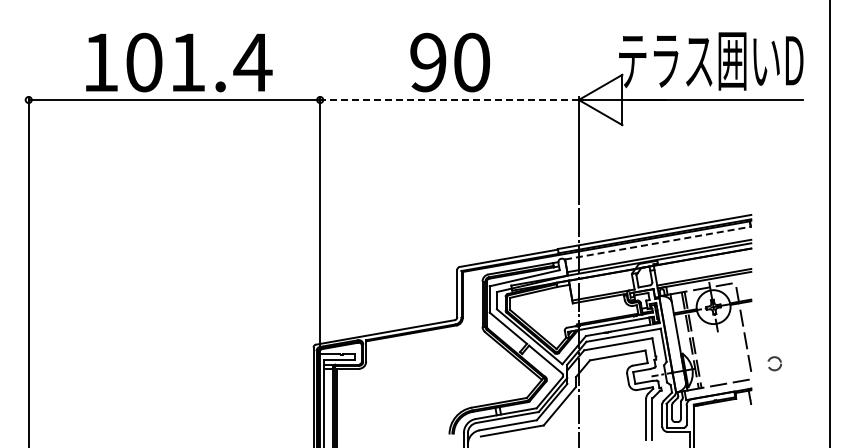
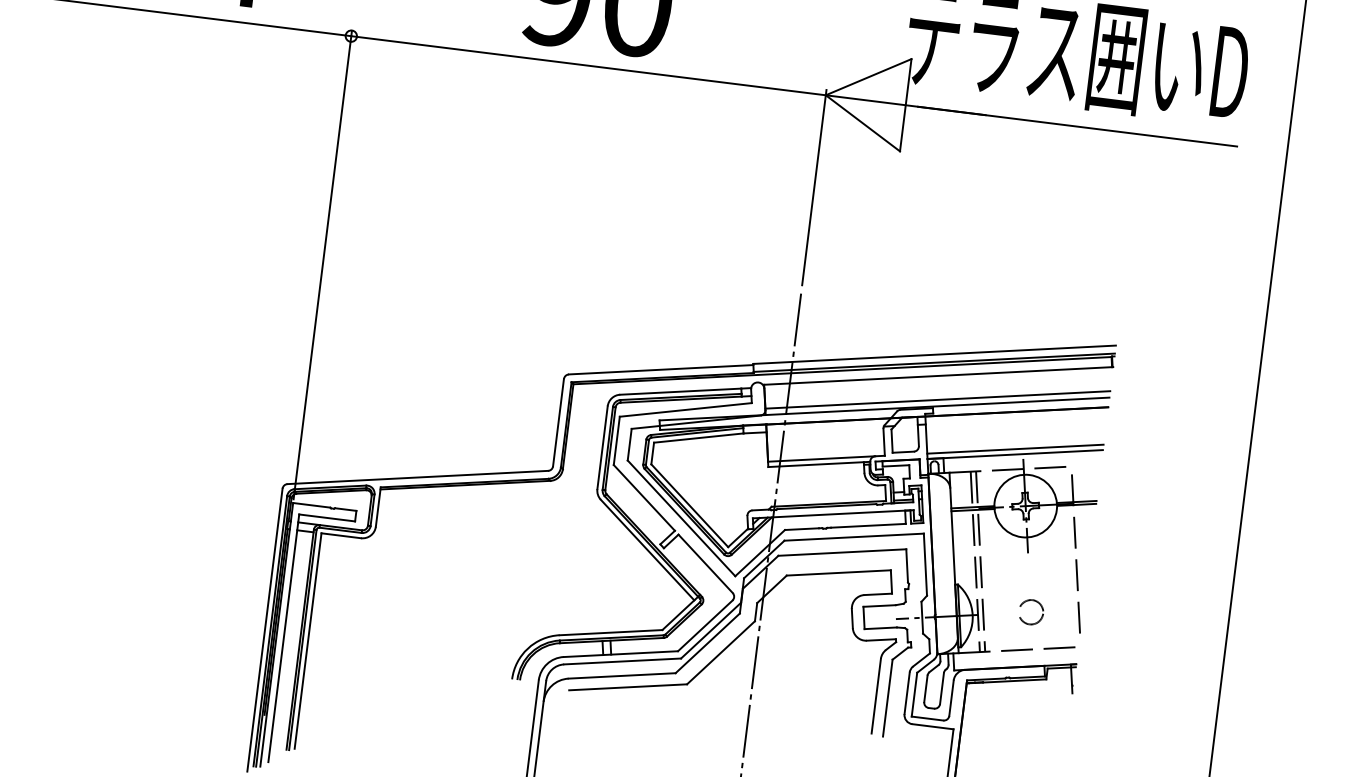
line: (449, 99) -> (588, 64), dashed -> solid
line: (658, 243) -> (939, 376), dashed -> solid
circle: (774, 363) -> (1030, 611), moved

